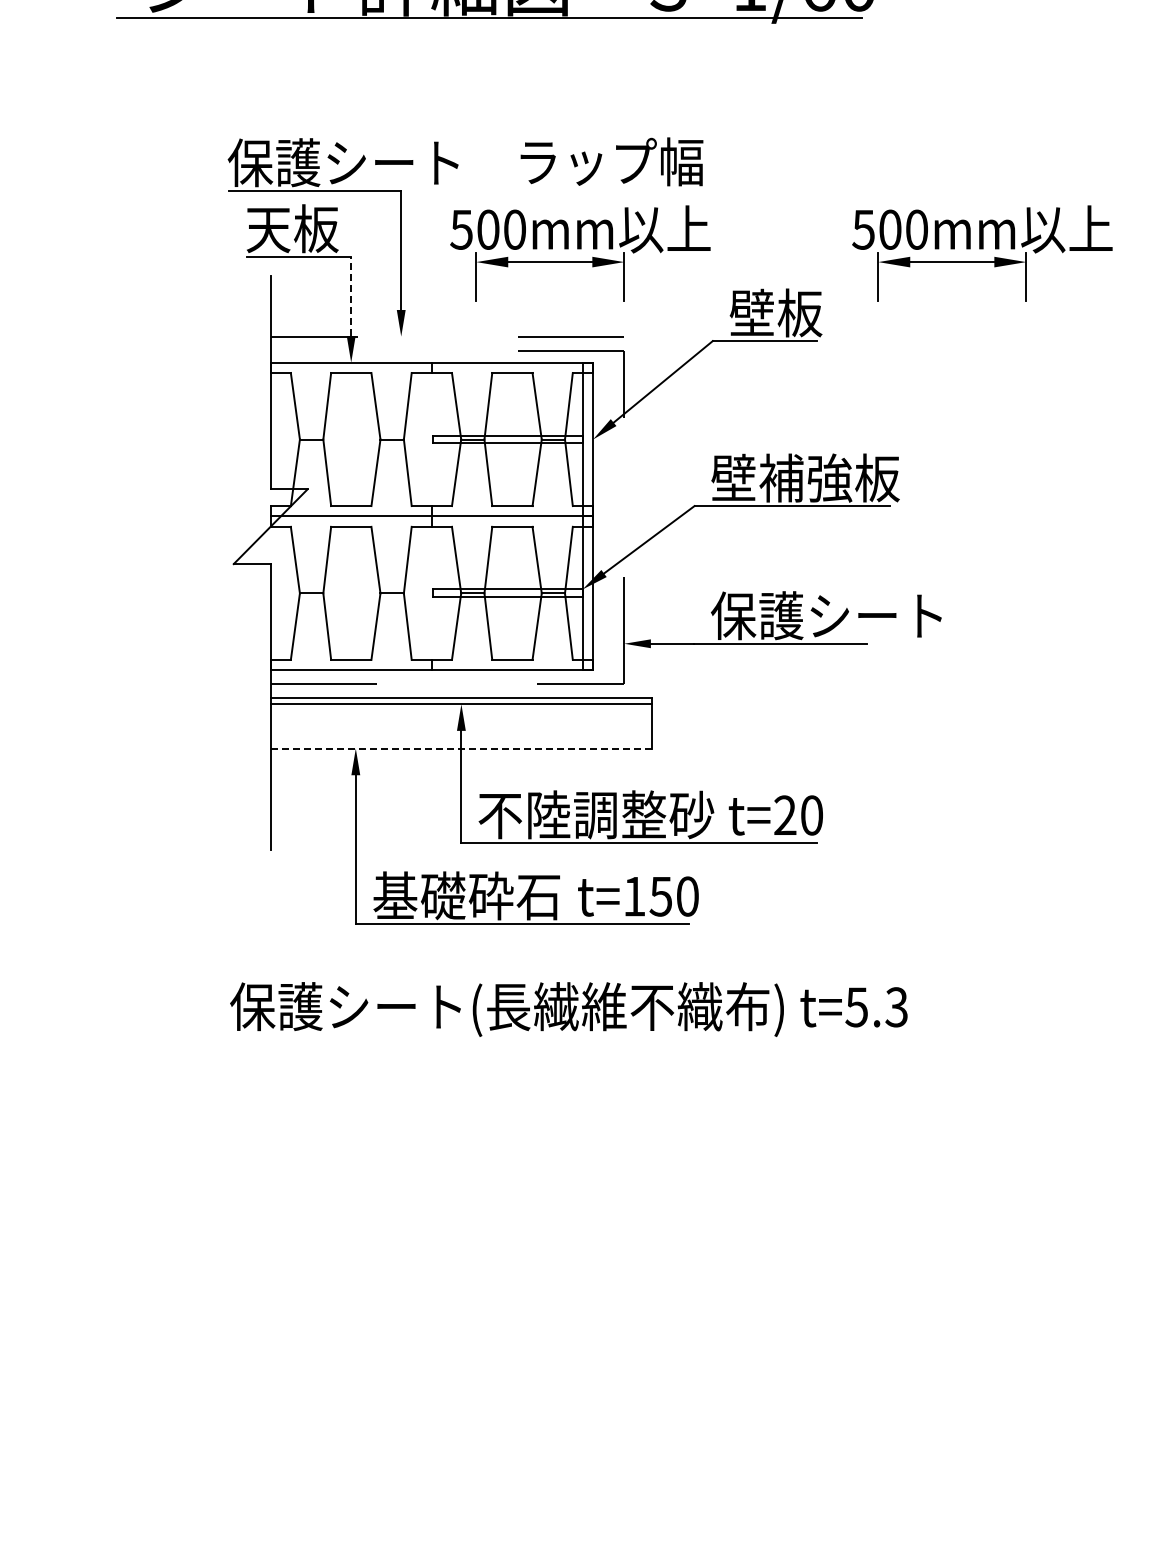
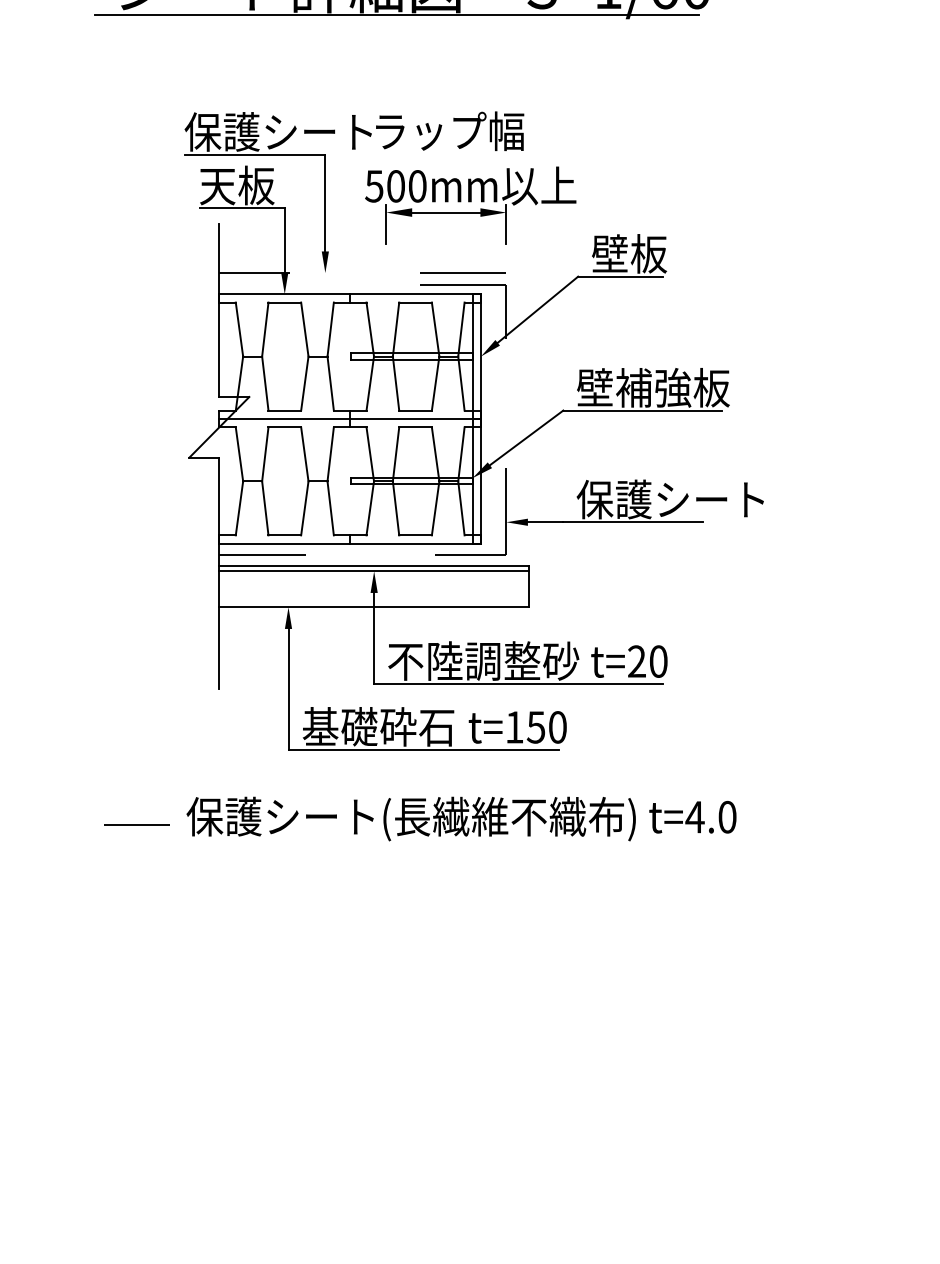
text: (611, 161) -> (449, 130), moved
part: (982, 253) -> (796, 205), removed
line: (351, 296) -> (285, 240), dashed -> solid
line: (461, 748) -> (374, 607), dashed -> solid
text: (875, 1007) -> (710, 817), t=5.3 -> t=4.0
line: (168, 1017) -> (136, 825), added

